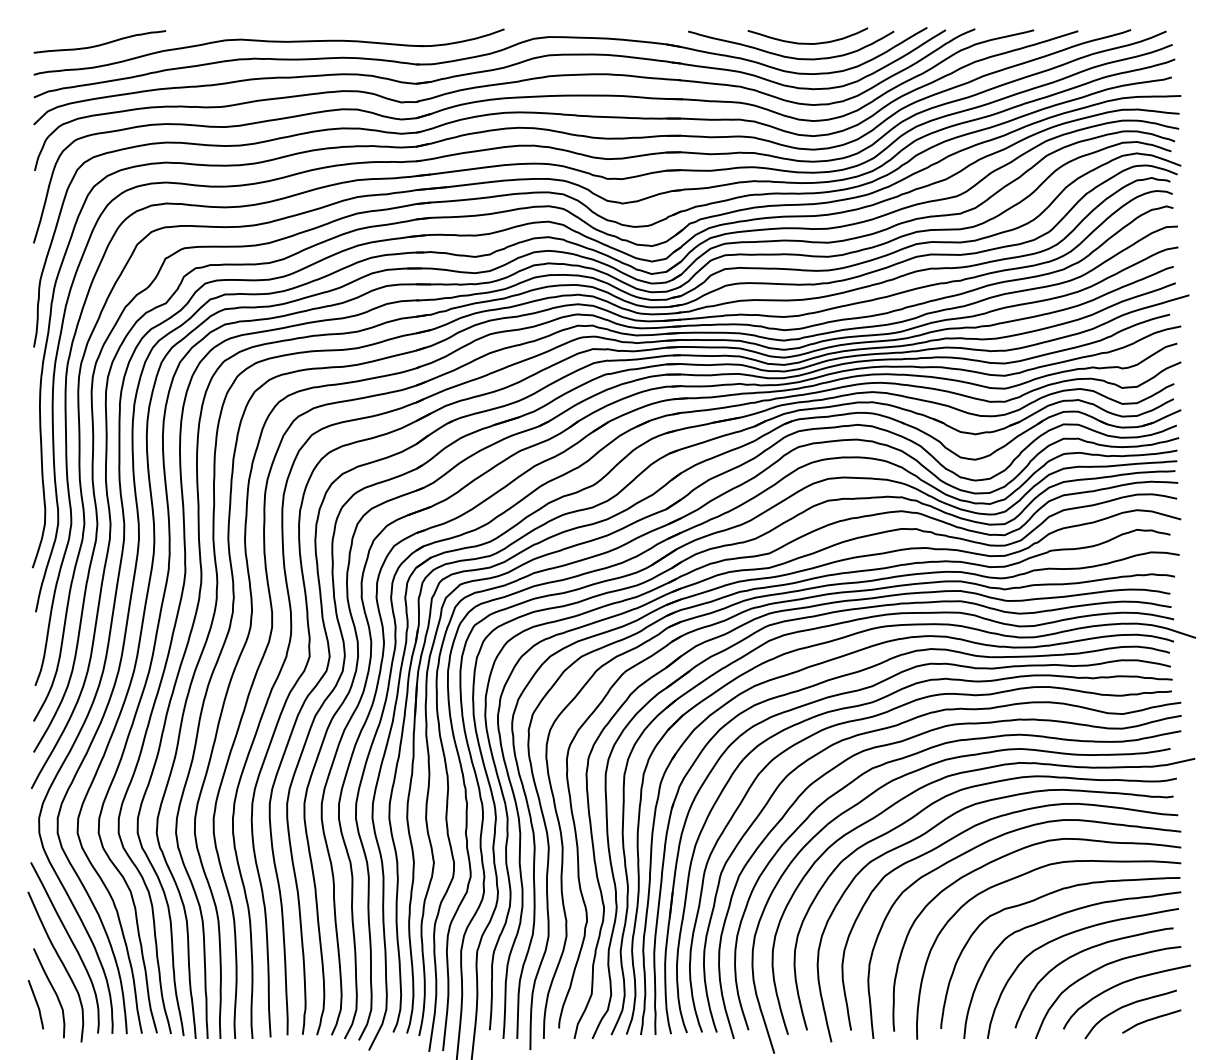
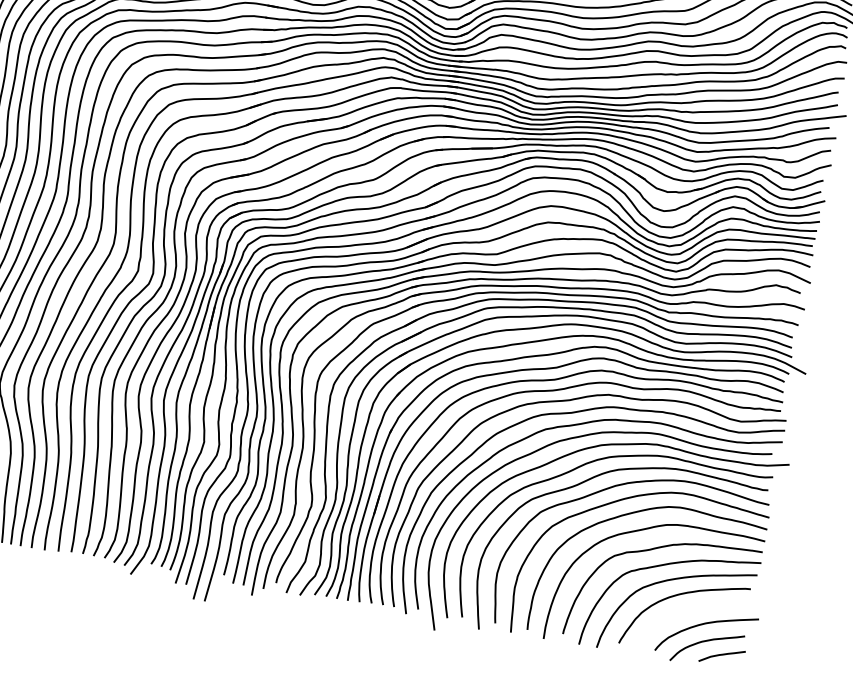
curve: (1097, 970) -> (688, 610), removed

